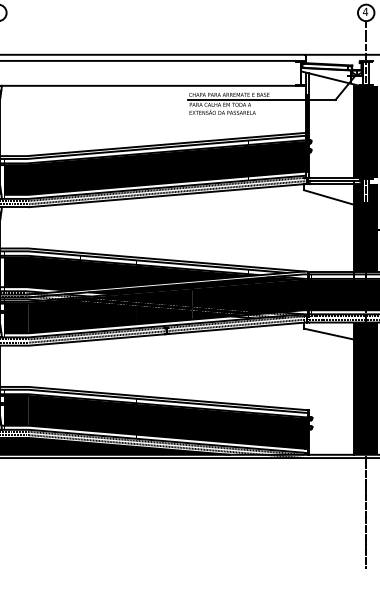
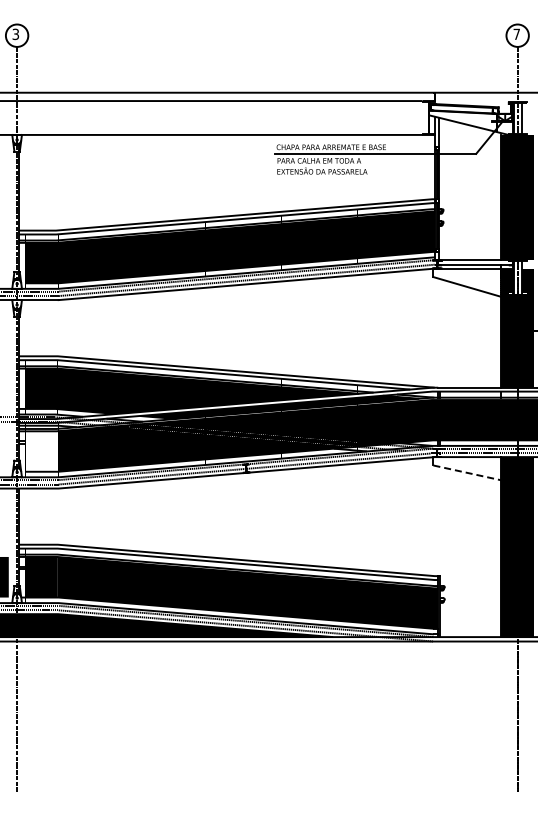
text: (365, 11) -> (516, 33), 4 -> 7
fill: (16, 318) -> (41, 451), removed
line: (329, 333) -> (467, 472), solid -> dashed

